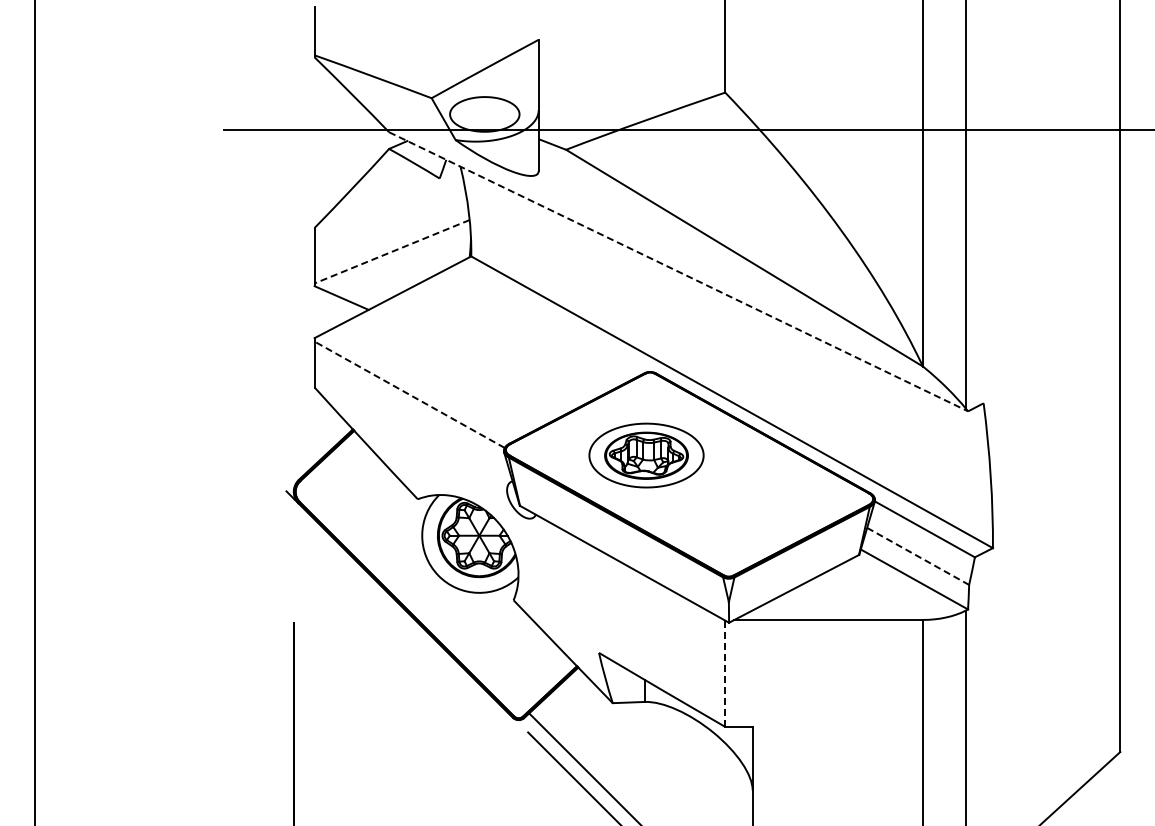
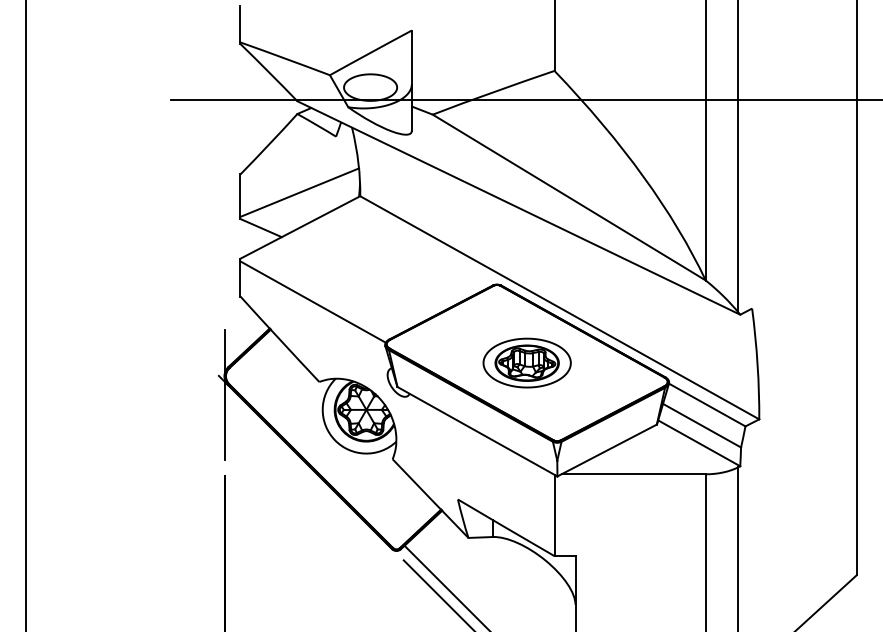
line: (392, 251) -> (299, 192), dashed -> solid
line: (679, 272) -> (519, 208), dashed -> solid
line: (409, 394) -> (312, 301), dashed -> solid
part: (646, 455) -> (527, 363), moved
line: (293, 516) -> (224, 395), added
line: (918, 556) -> (702, 425), dashed -> solid
line: (725, 673) -> (554, 515), dashed -> solid

